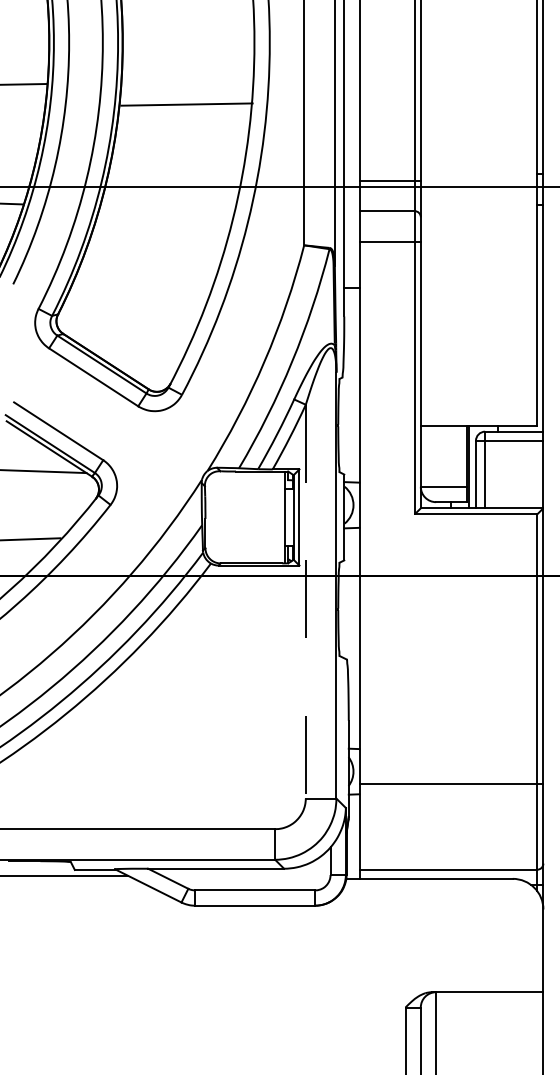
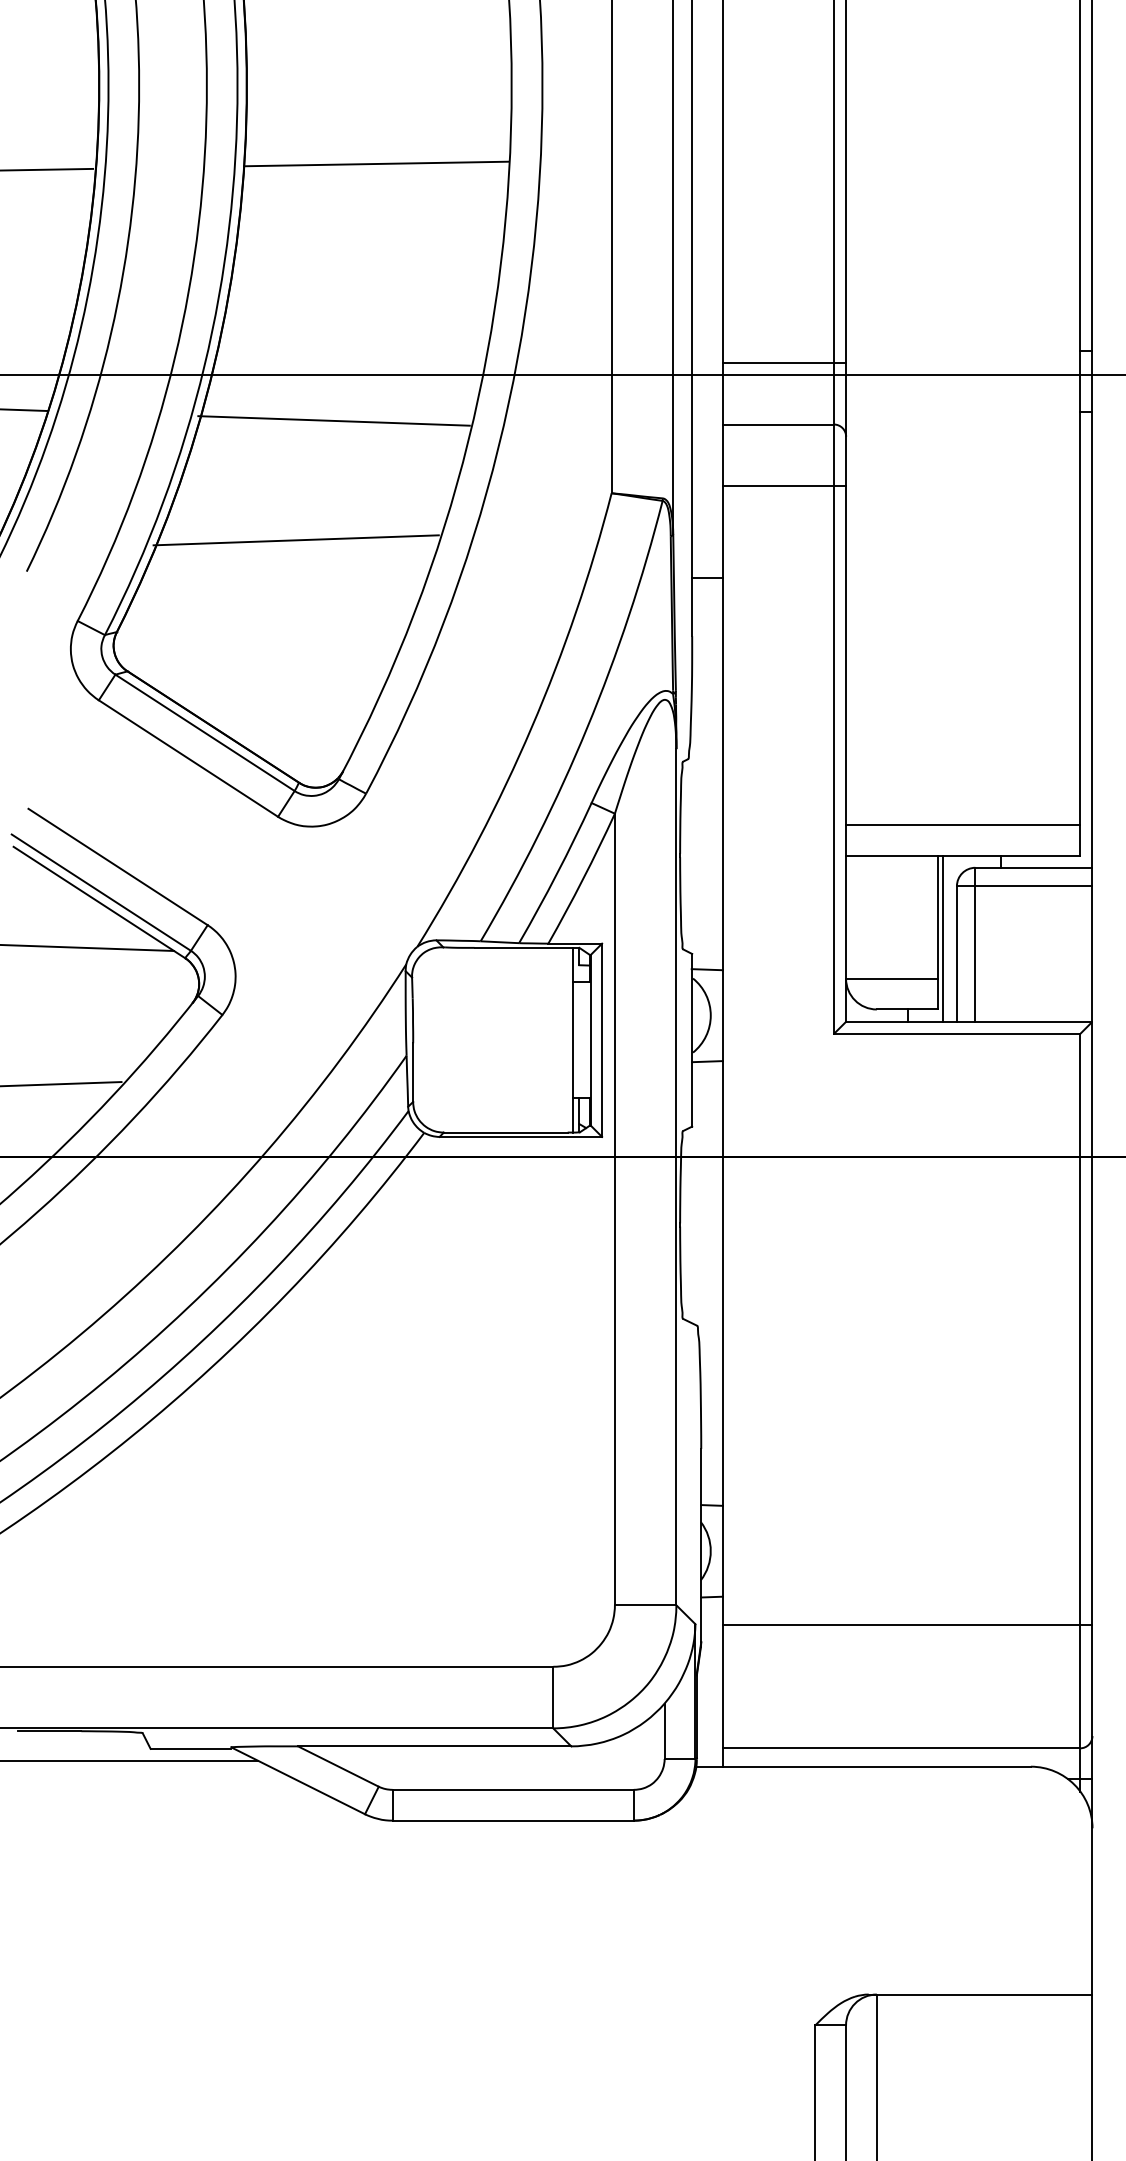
line: (186, 104) -> (375, 163), moved
line: (165, 209) -> (332, 421), added
line: (147, 268) -> (296, 539), added
line: (478, 410) -> (962, 825), added
line: (305, 601) -> (614, 1209), dashed -> solid
line: (451, 784) -> (907, 1625), moved

